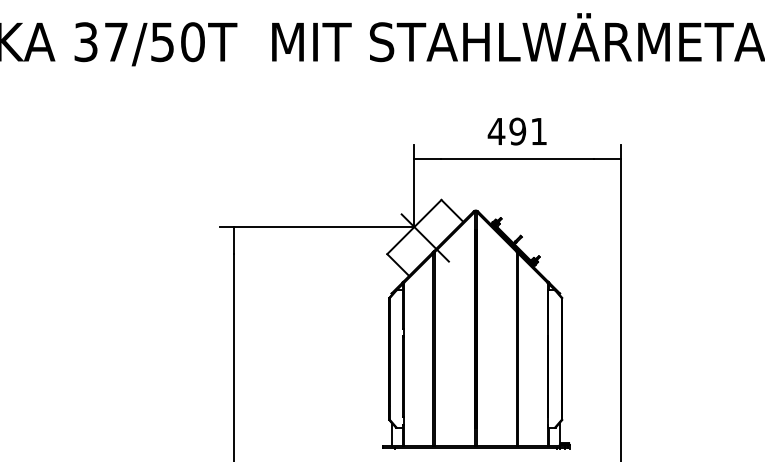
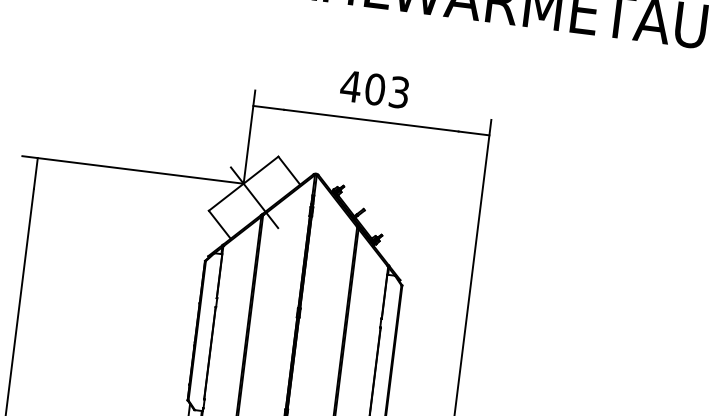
text: (527, 131) -> (386, 90), 491 -> 403

